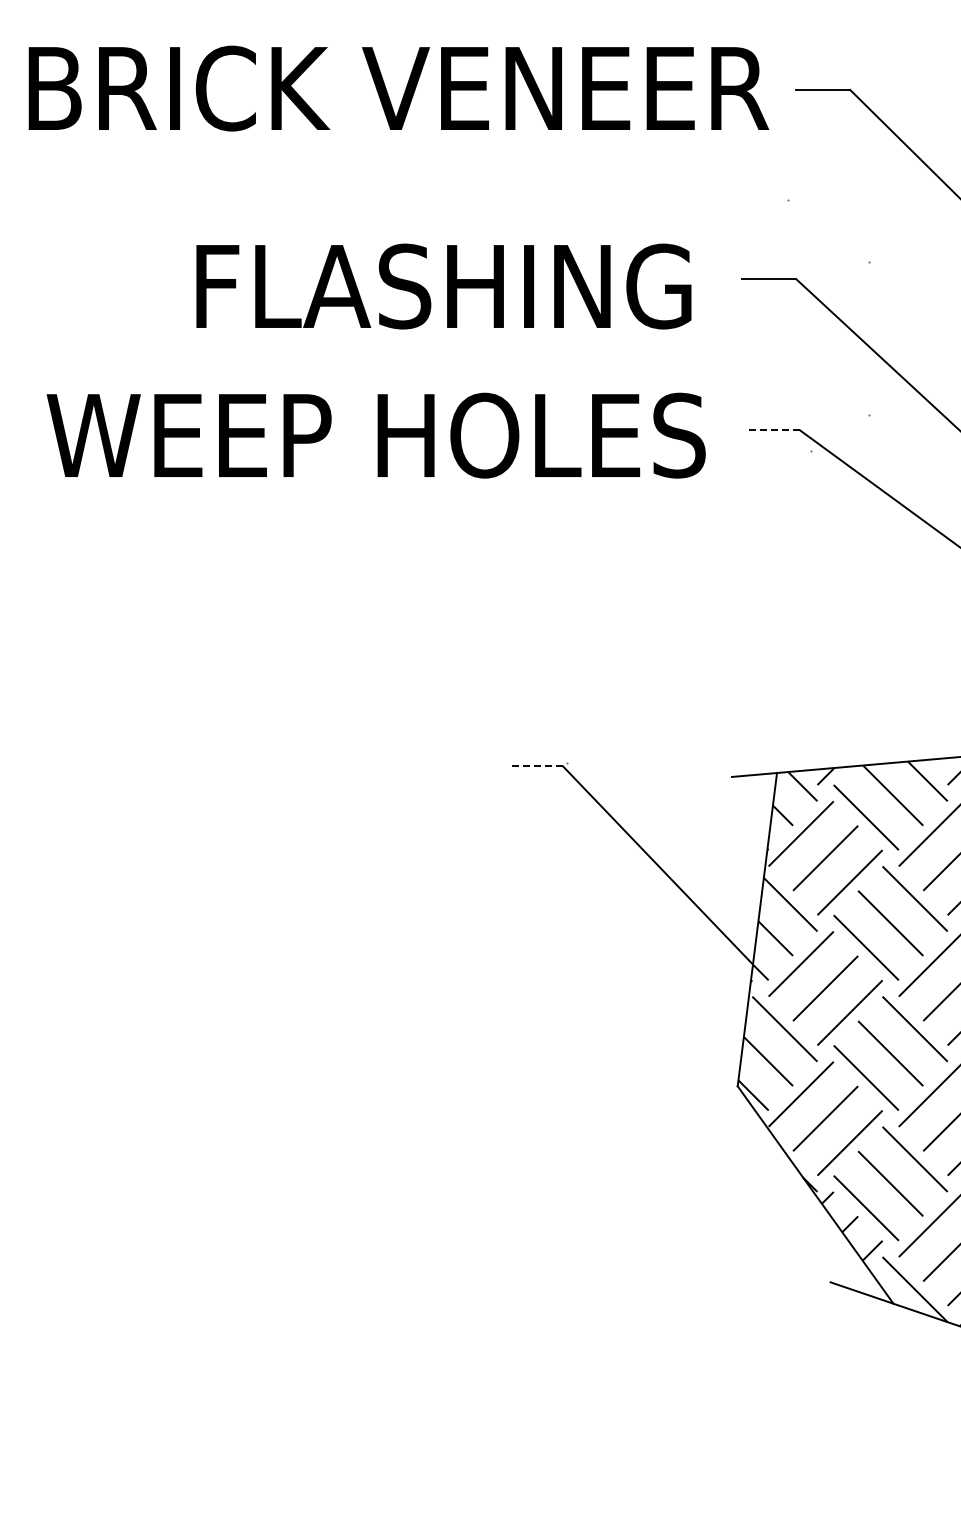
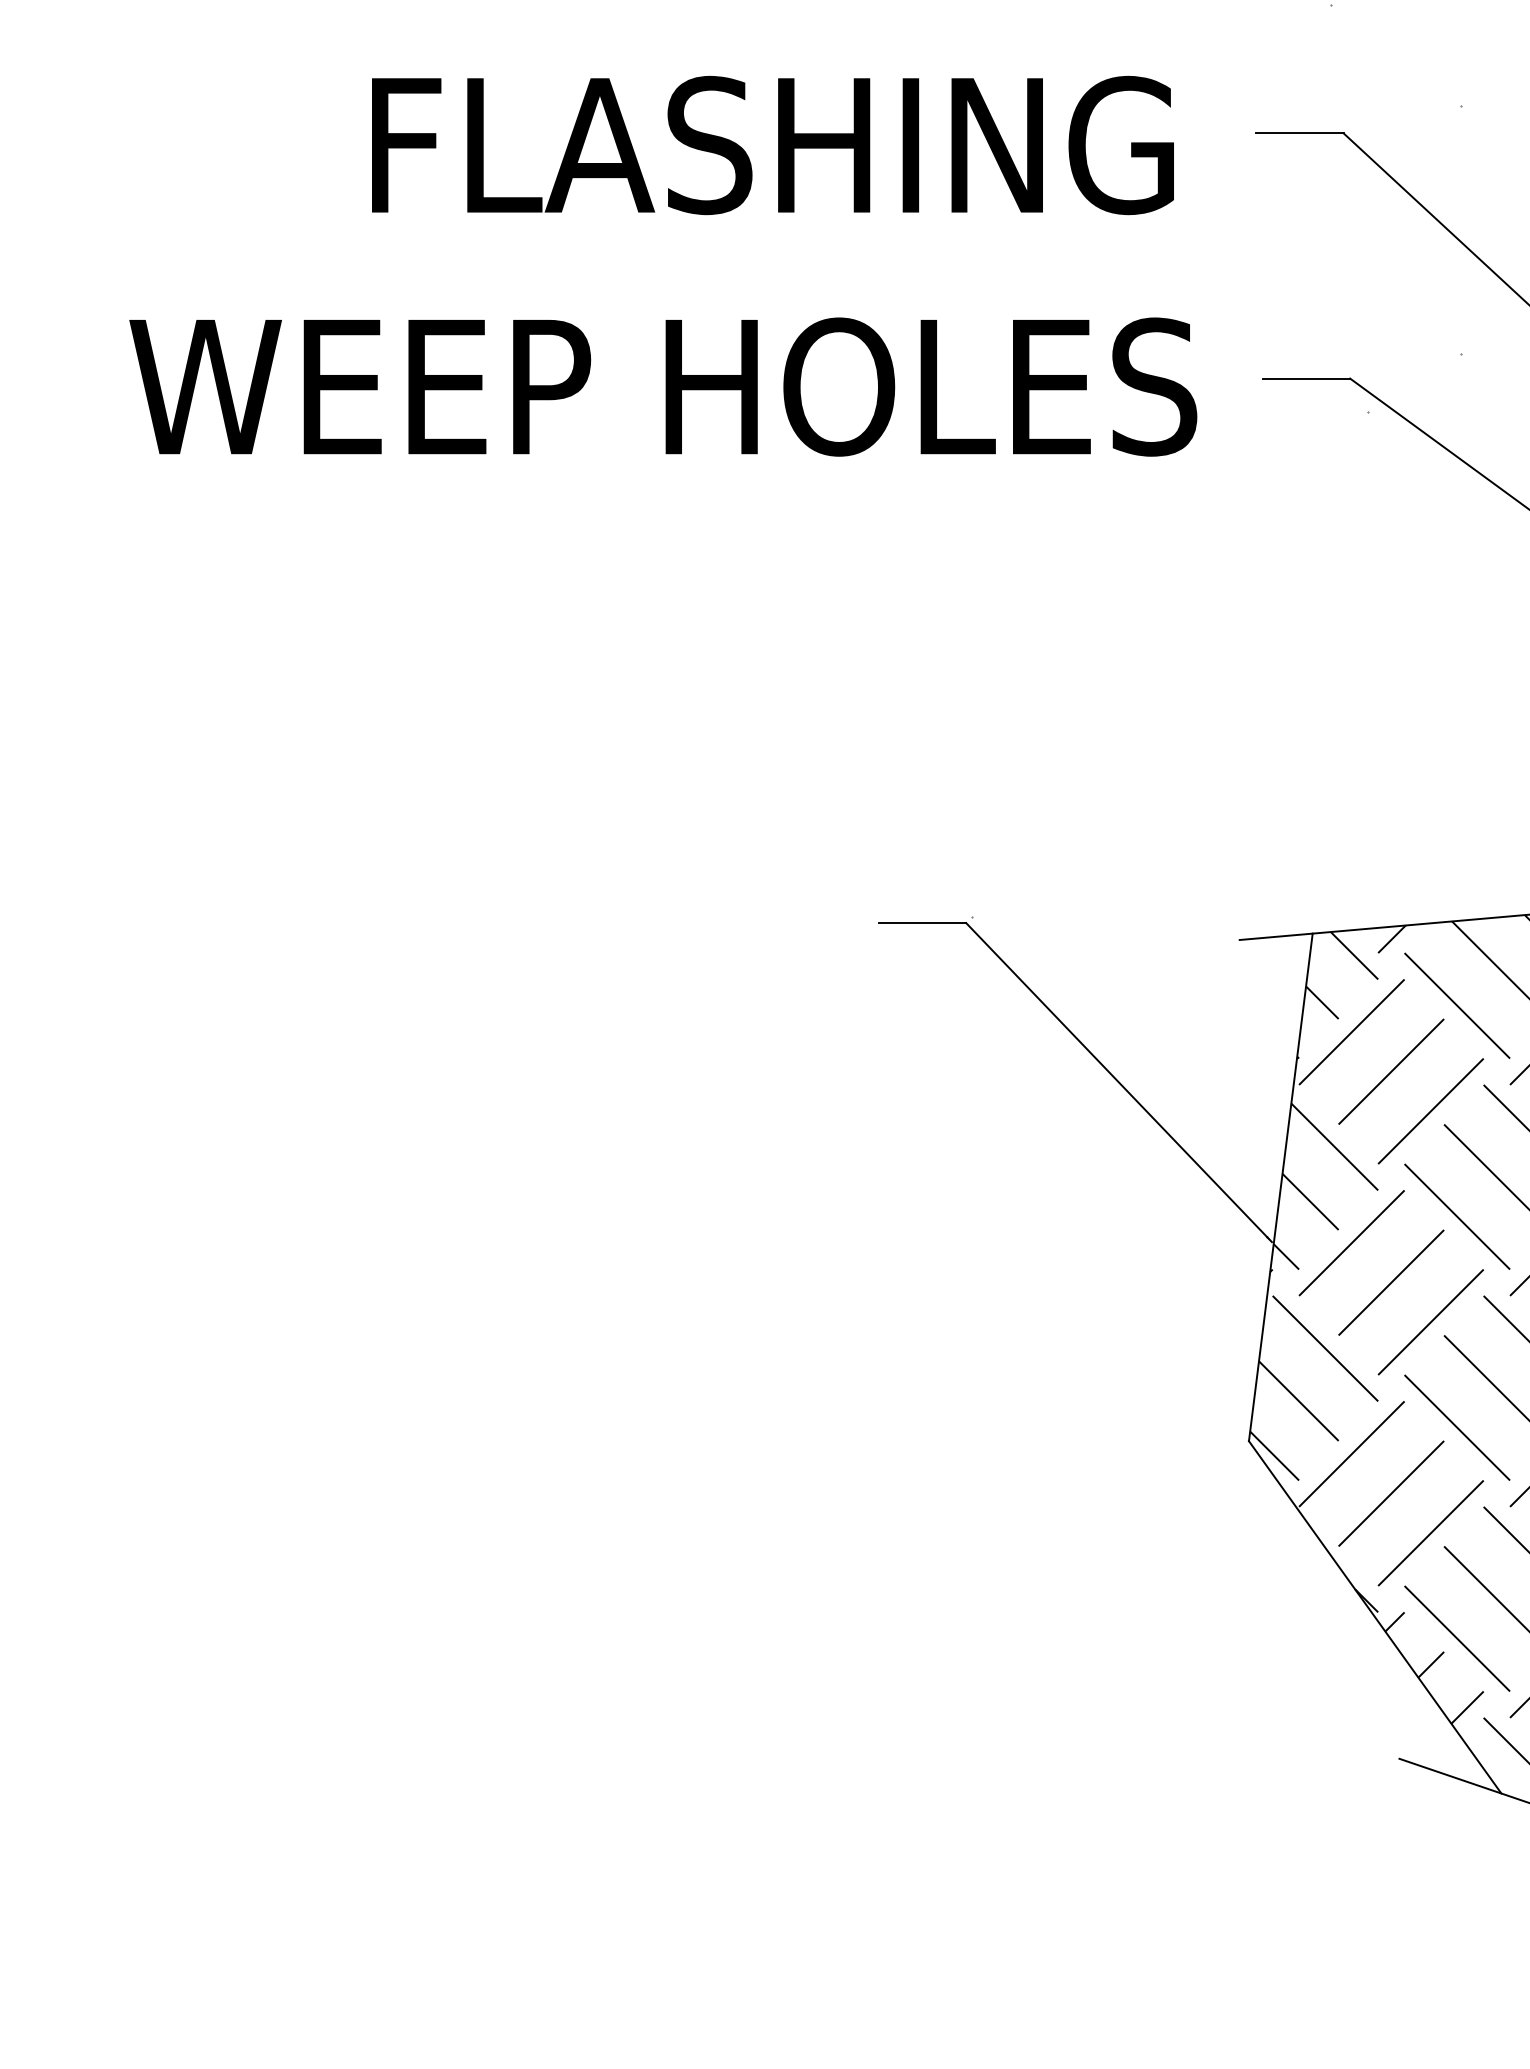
line: (773, 430) -> (1306, 378), dashed -> solid
line: (536, 766) -> (922, 923), dashed -> solid

